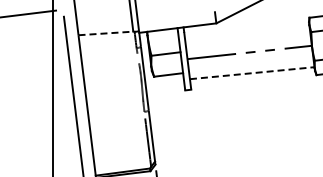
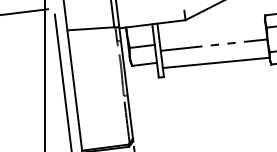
line: (106, 33) -> (91, 28), dashed -> solid
line: (252, 73) -> (216, 63), dashed -> solid

